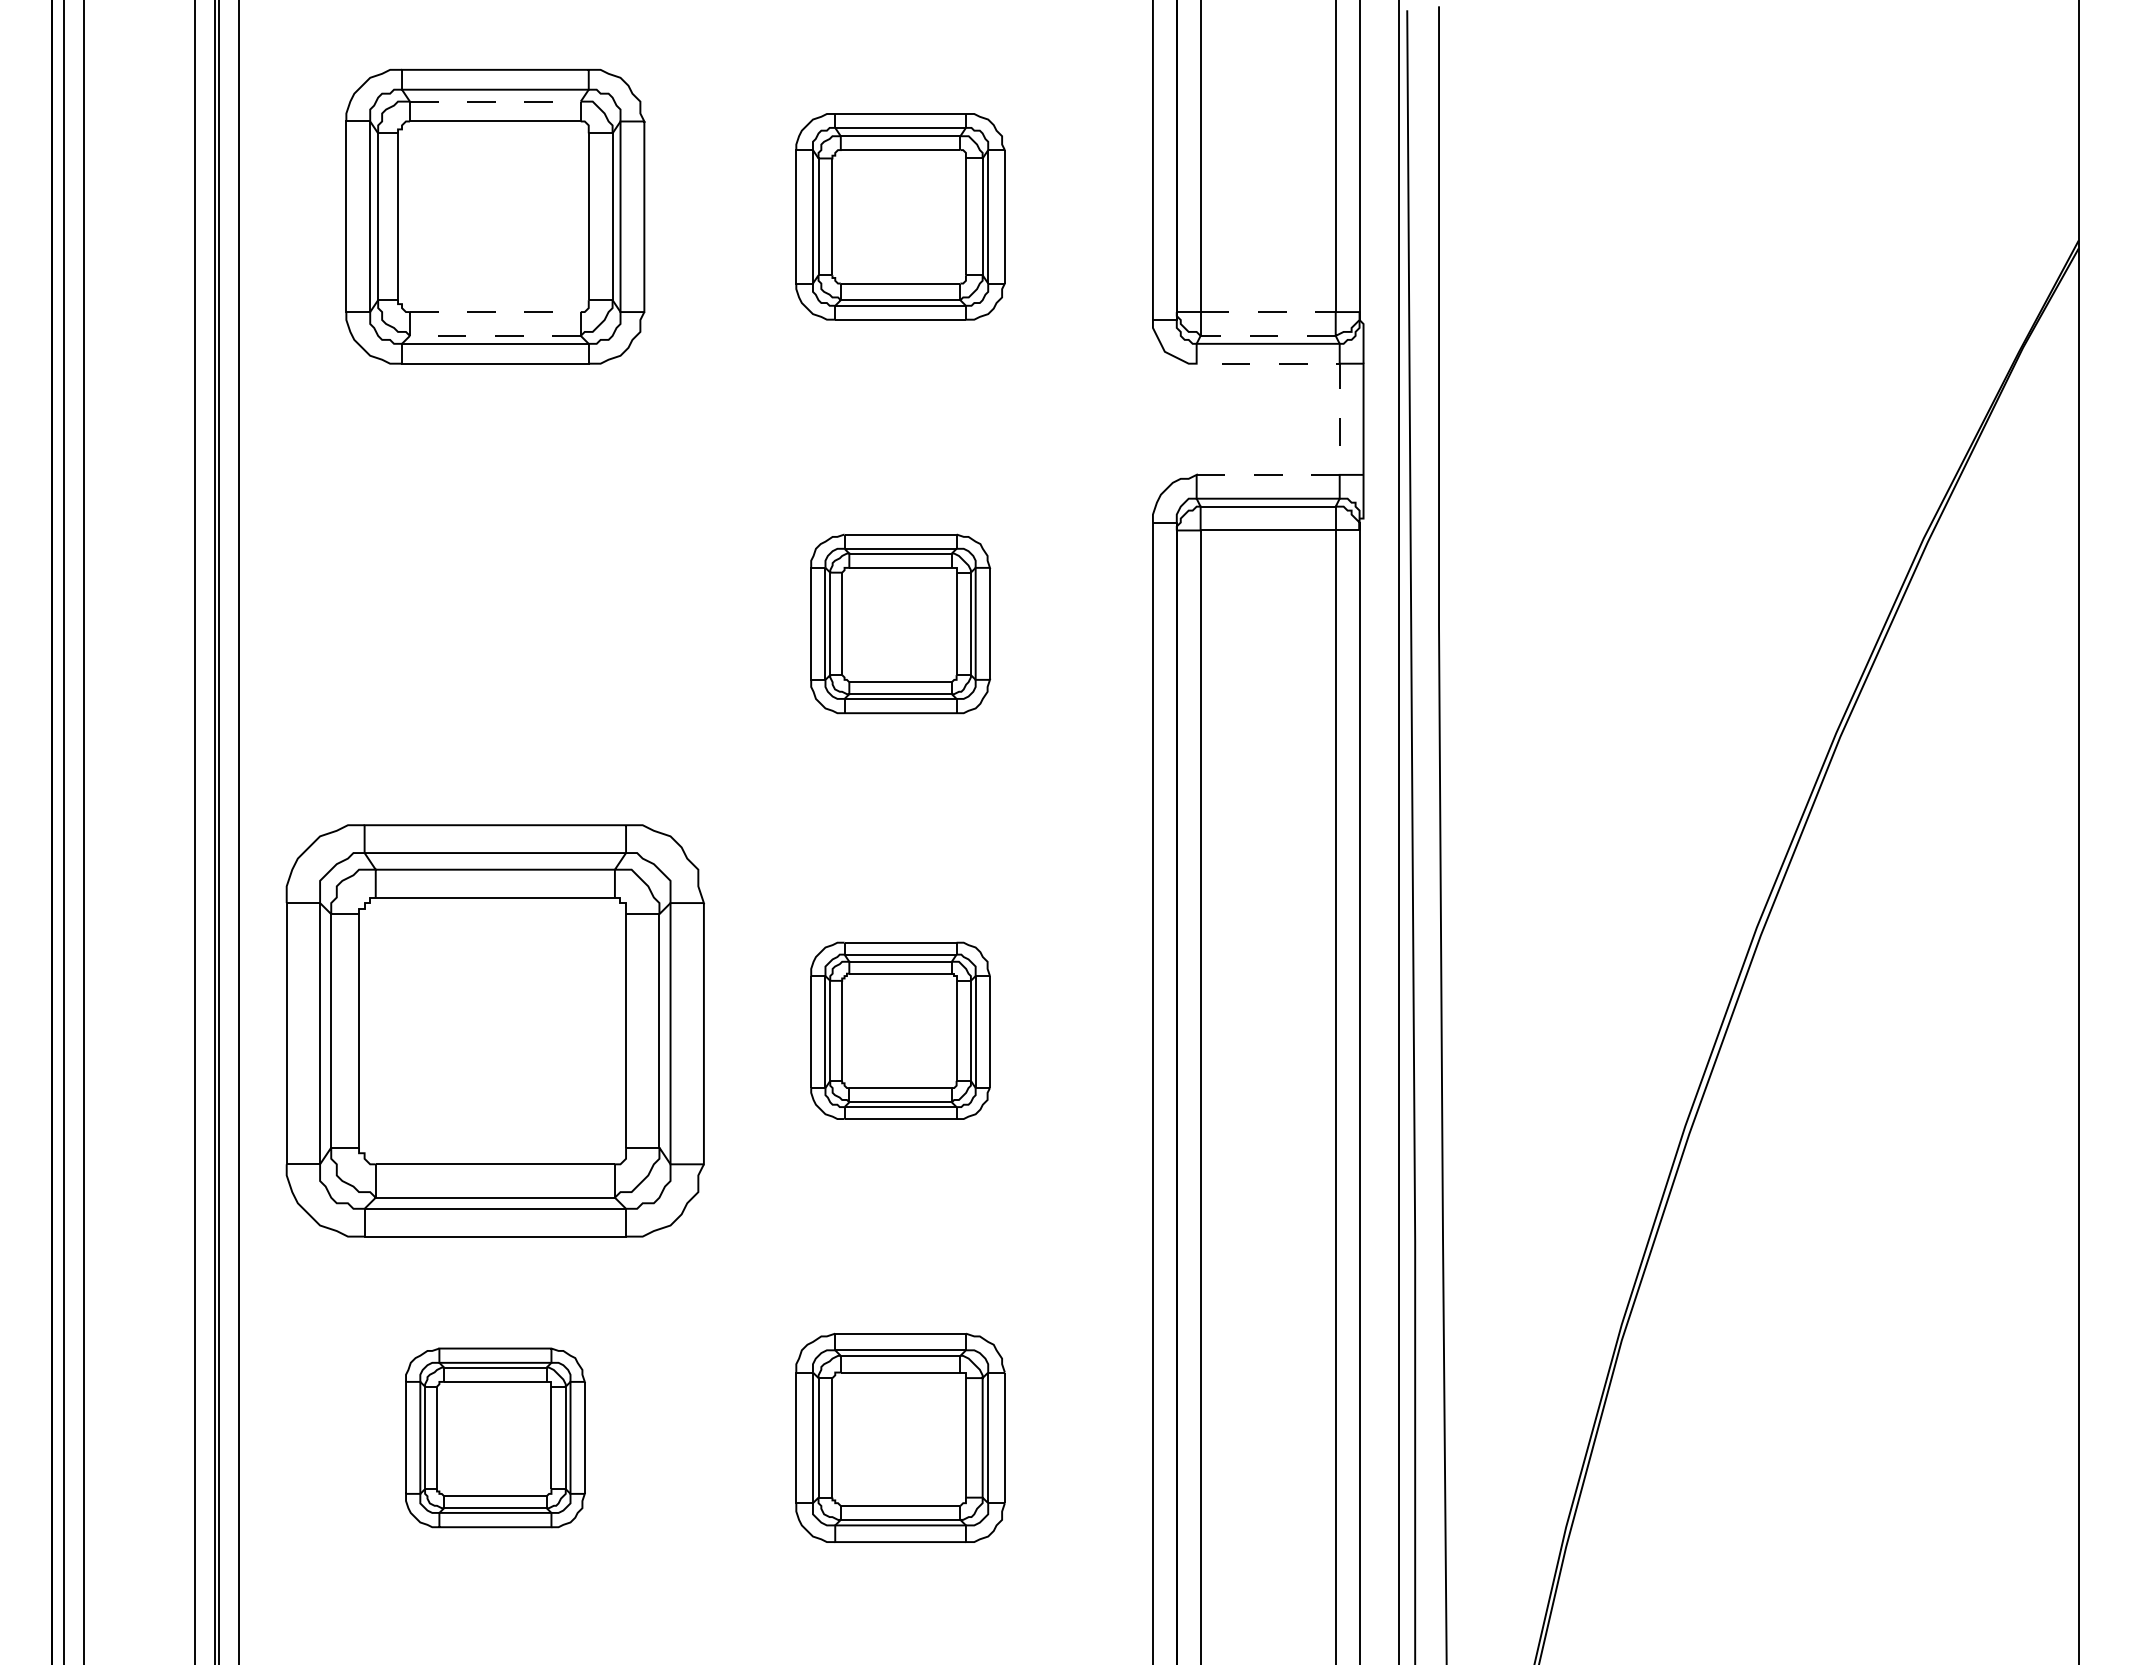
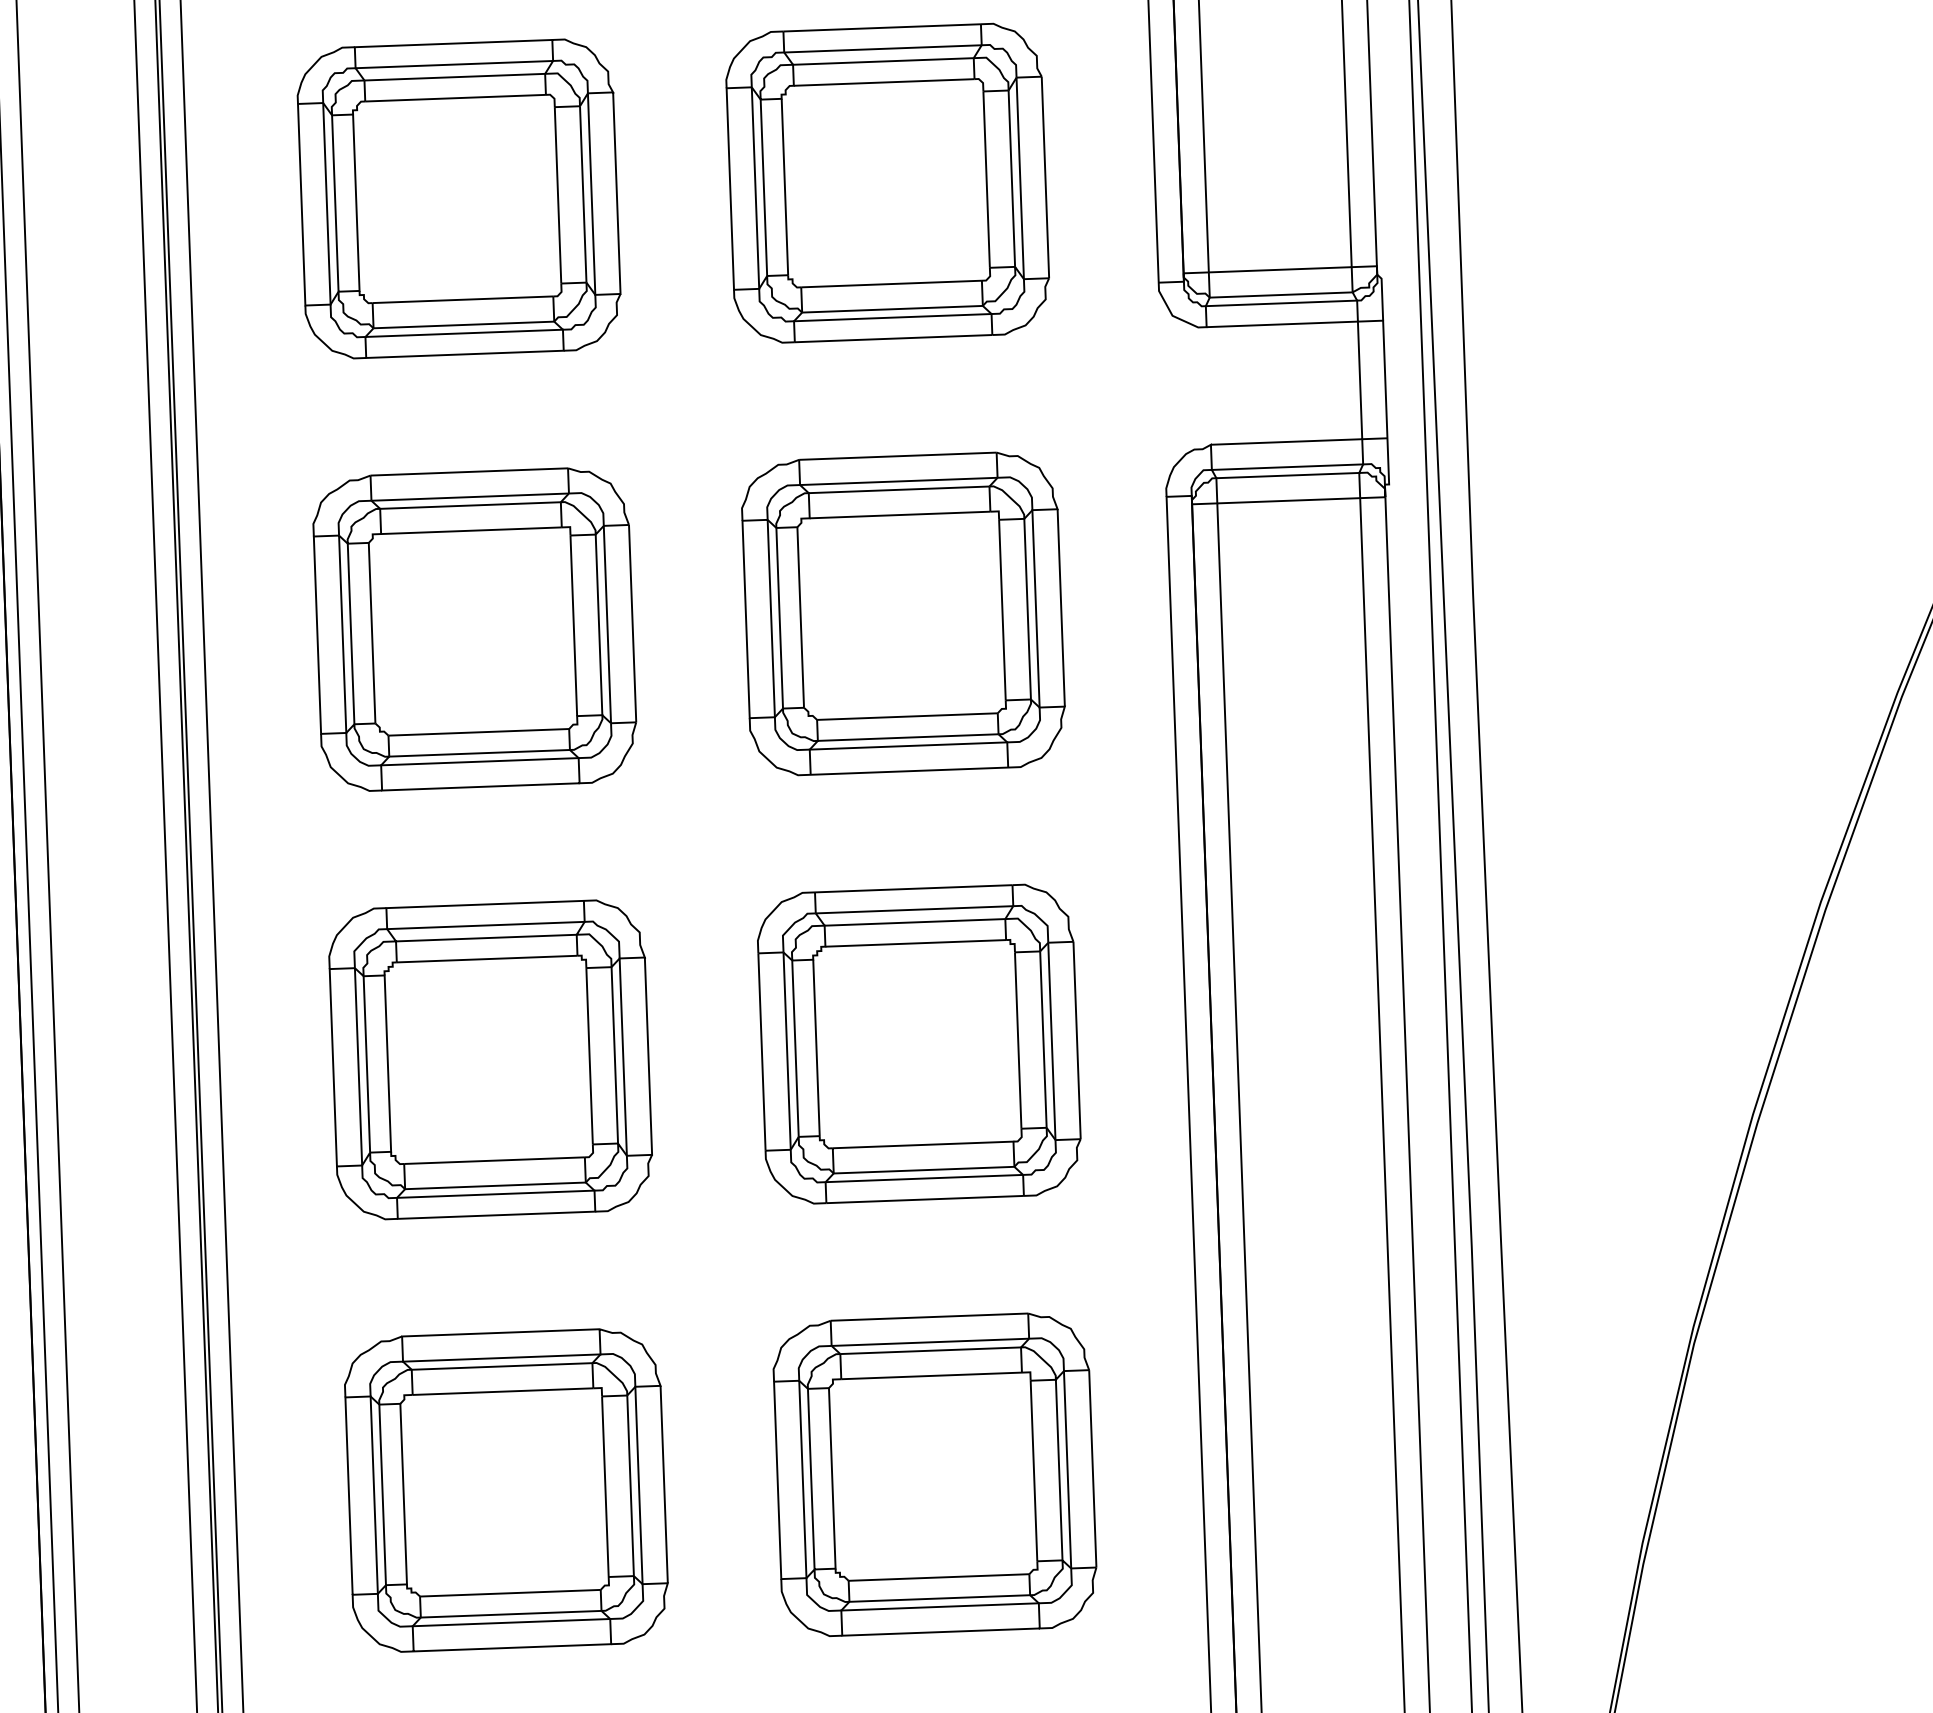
line: (495, 101) -> (454, 77), dashed -> solid
part: (900, 216) -> (887, 182), size x1.43
line: (495, 312) -> (463, 300), dashed -> solid
line: (1268, 312) -> (1280, 270), dashed -> solid
line: (494, 335) -> (462, 324), dashed -> solid
line: (1268, 335) -> (1281, 294), dashed -> solid
line: (1339, 419) -> (1359, 380), dashed -> solid
part: (495, 623) -> (475, 629), added
part: (900, 623) -> (903, 613), size x1.67
part: (495, 1030) -> (490, 1059), size x0.71
part: (900, 1030) -> (919, 1043), size x1.67
part: (495, 1437) -> (506, 1489), size x1.67
part: (900, 1437) -> (935, 1474), size x1.43

